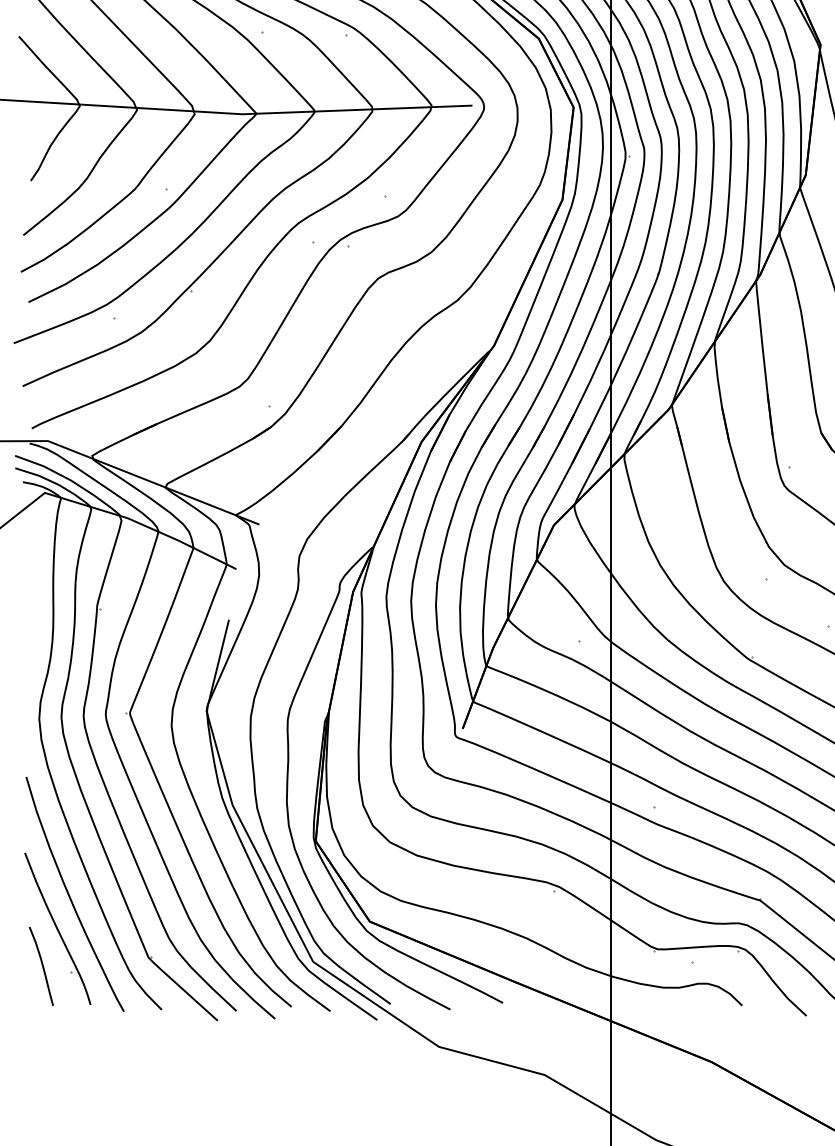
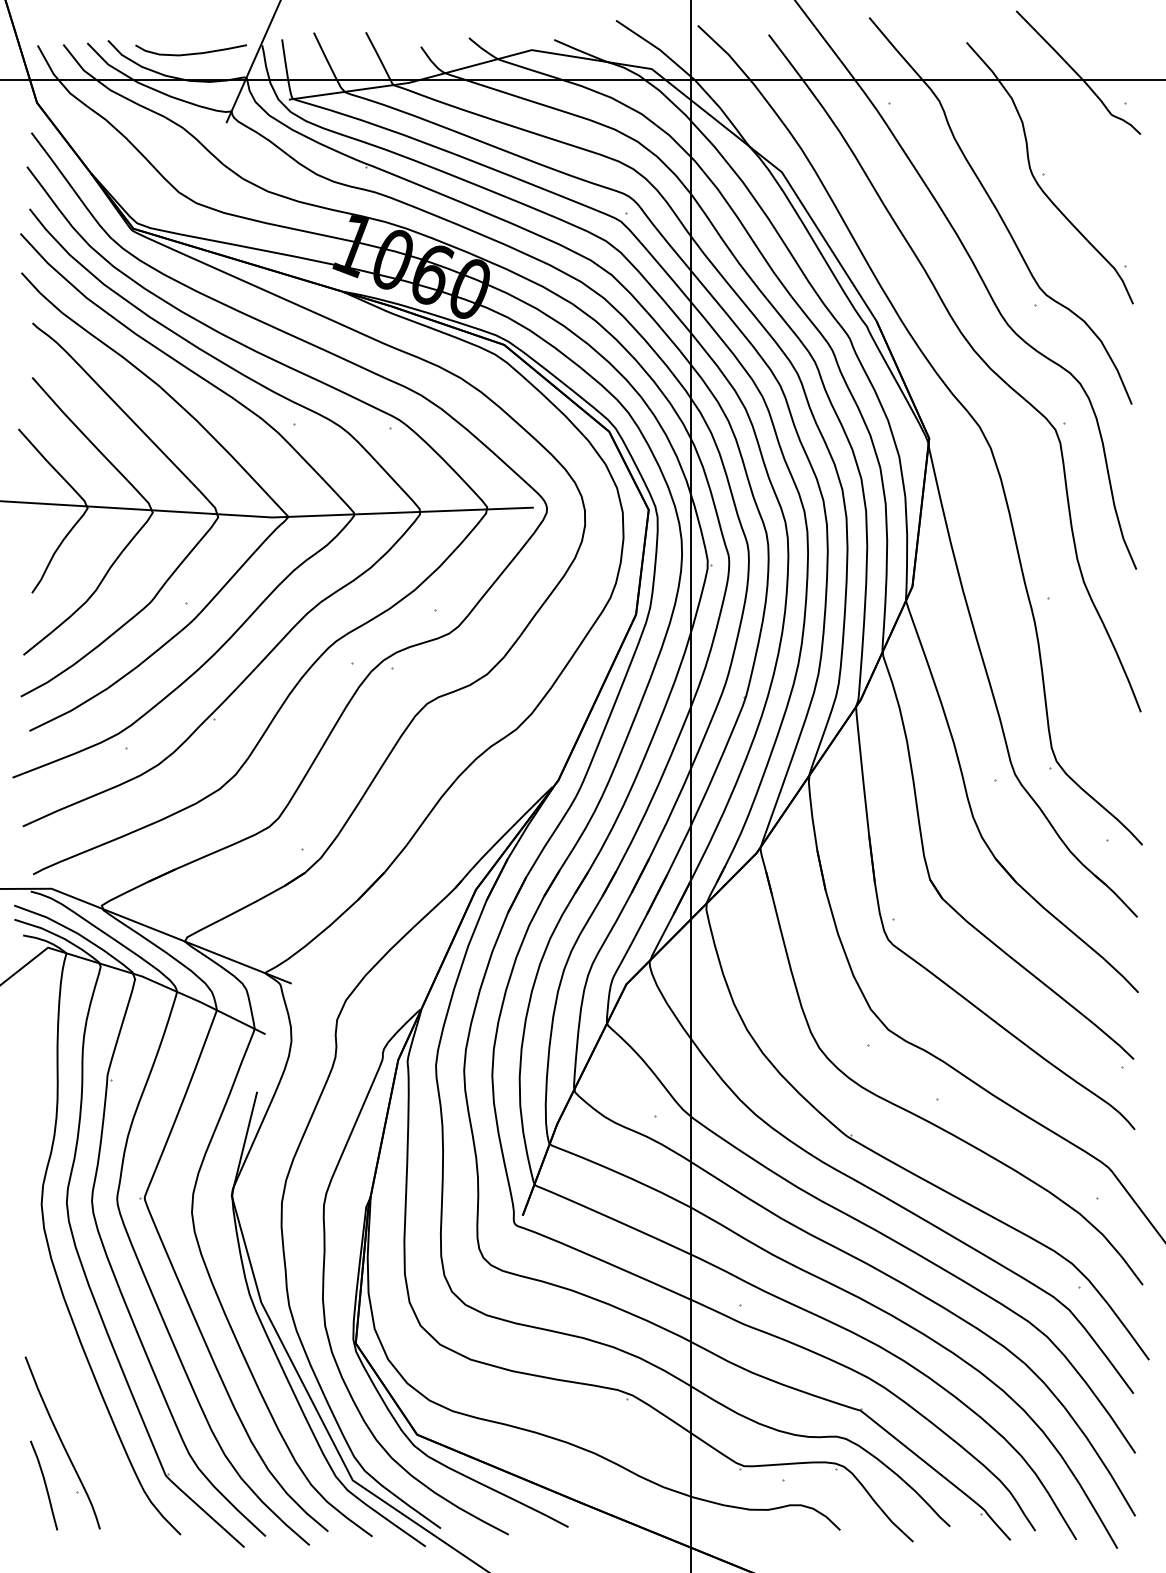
curve: (69, 895) -> (76, 1404), removed

